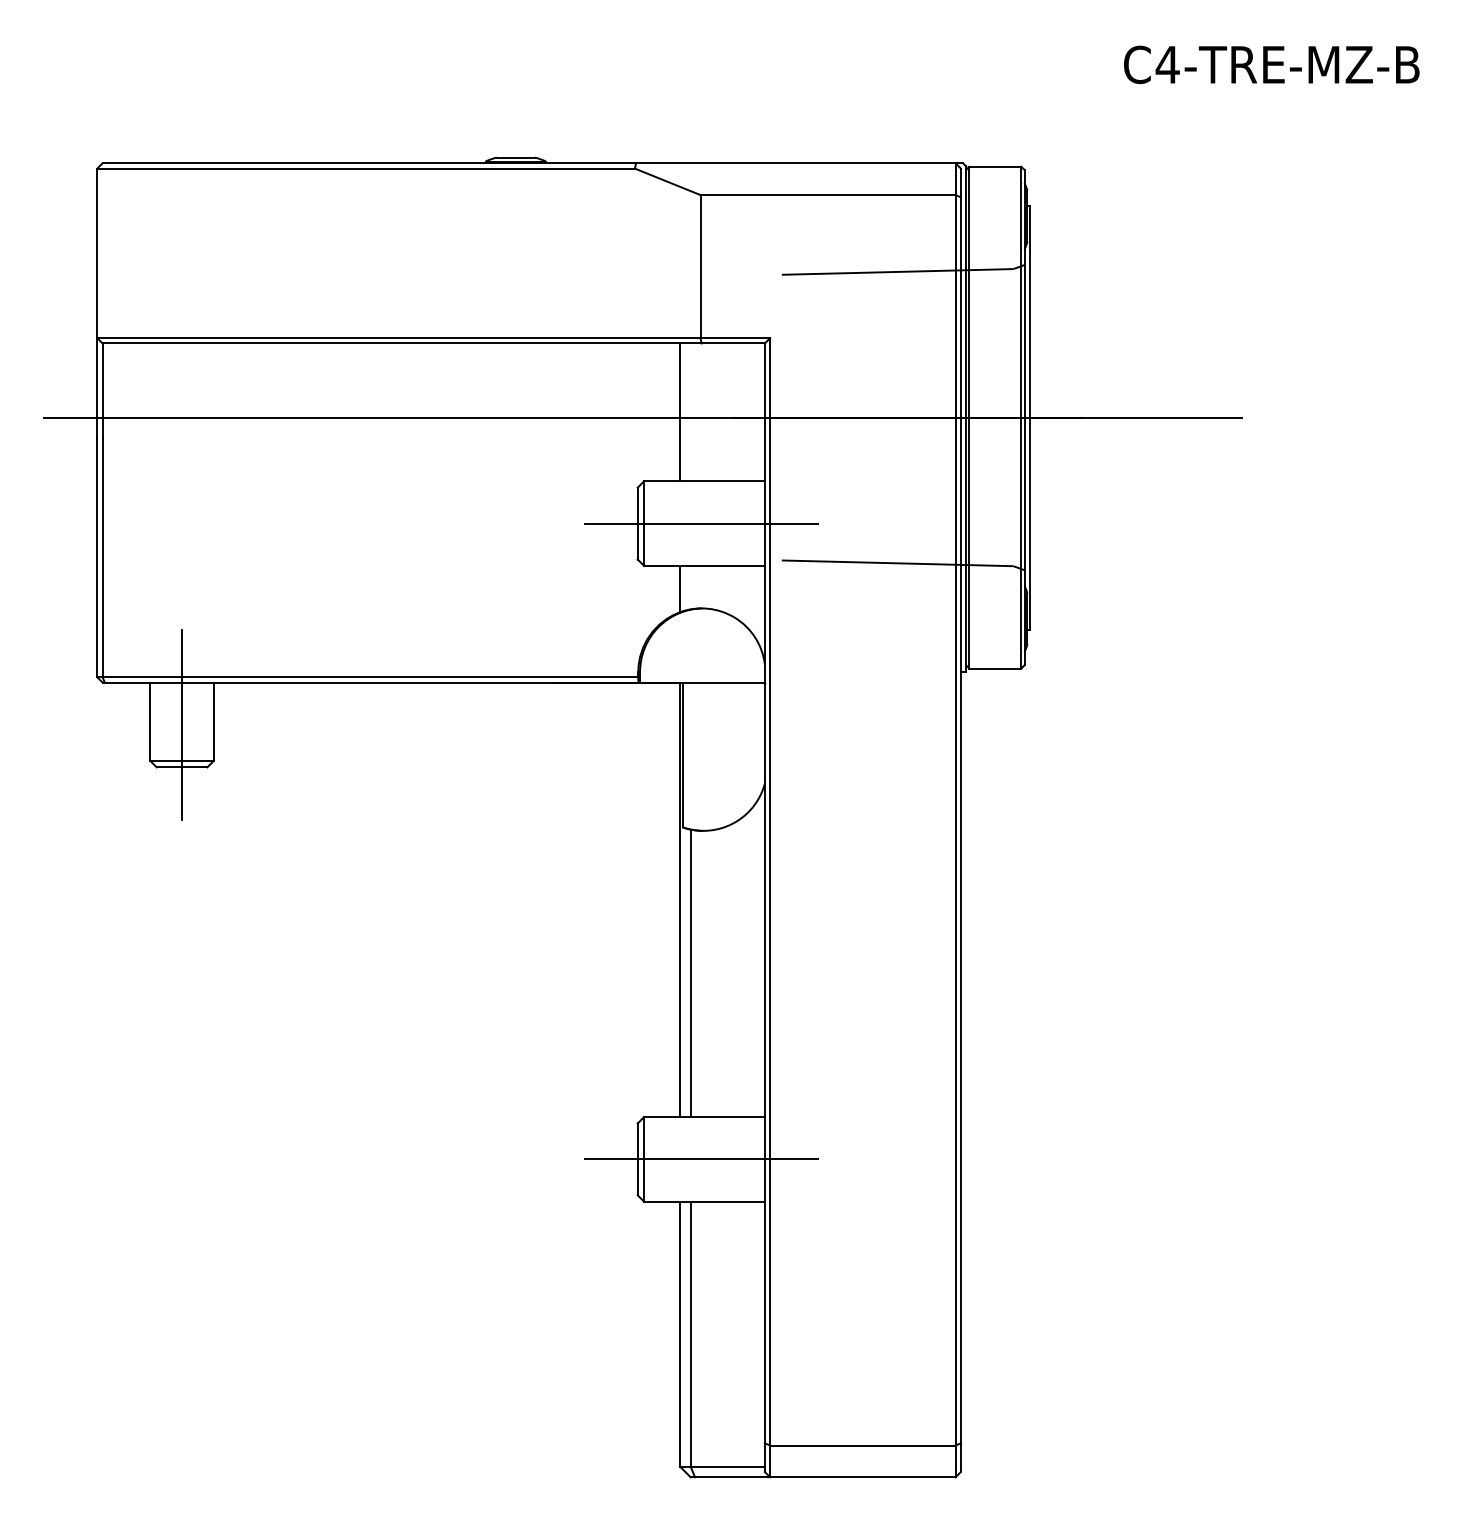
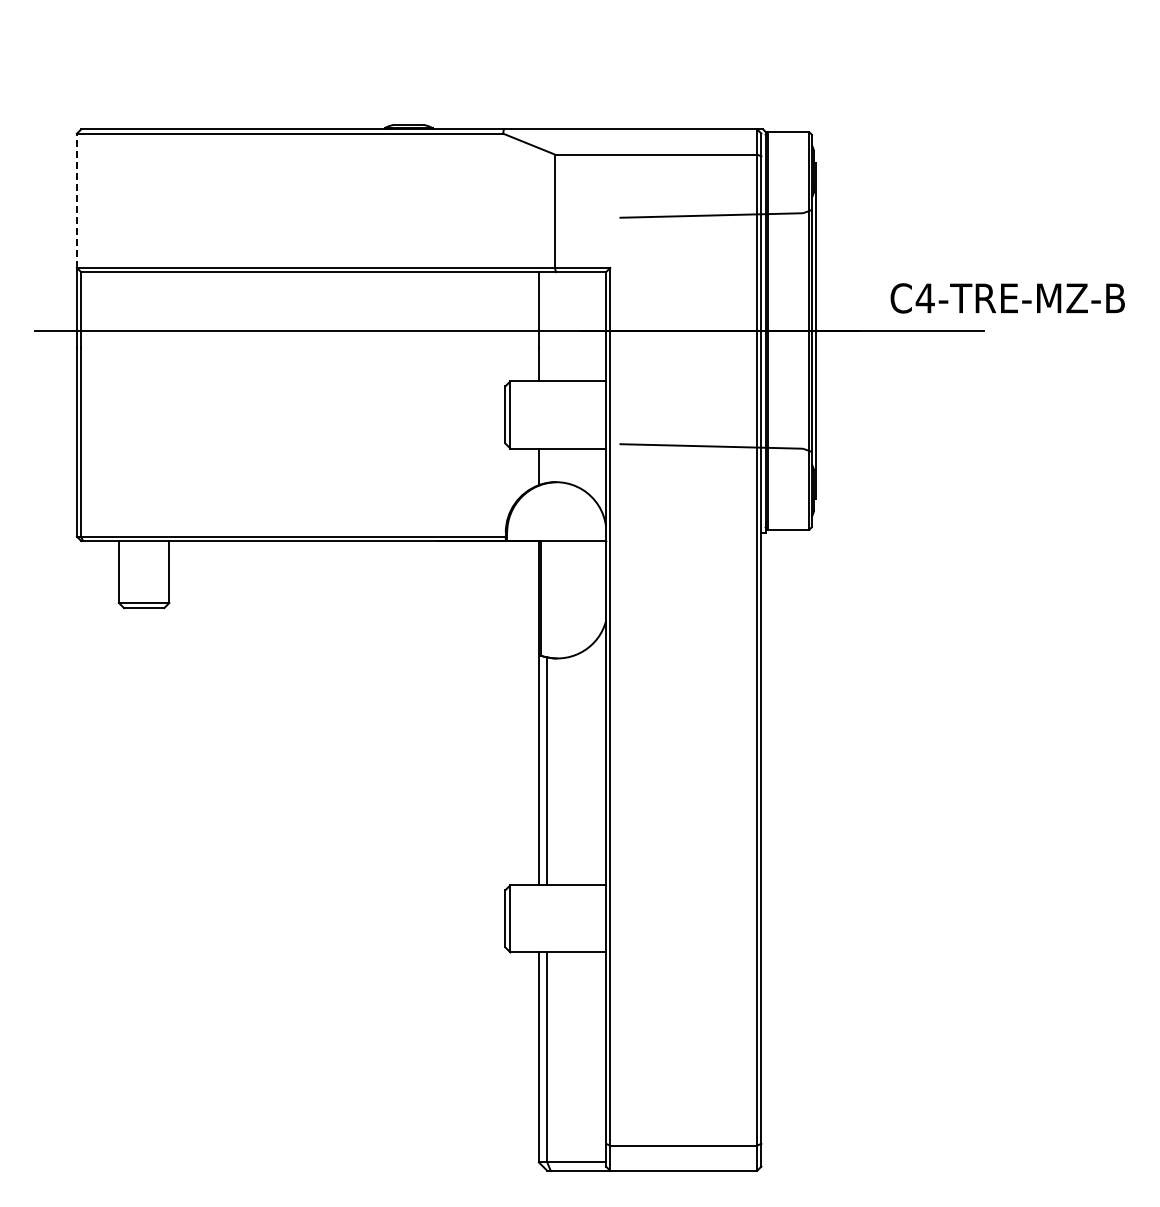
text: (1271, 64) -> (1007, 298), moved
line: (96, 252) -> (76, 200), solid -> dashed
line: (701, 523) -> (555, 414), removed
line: (182, 724) -> (144, 574), removed
line: (701, 1158) -> (555, 918), removed

